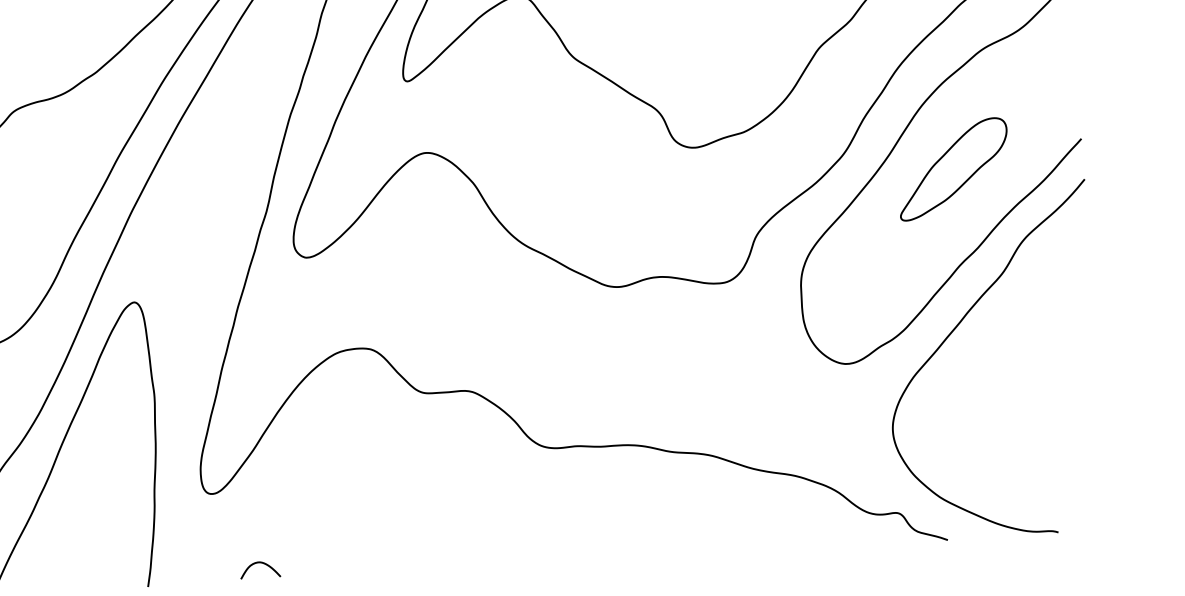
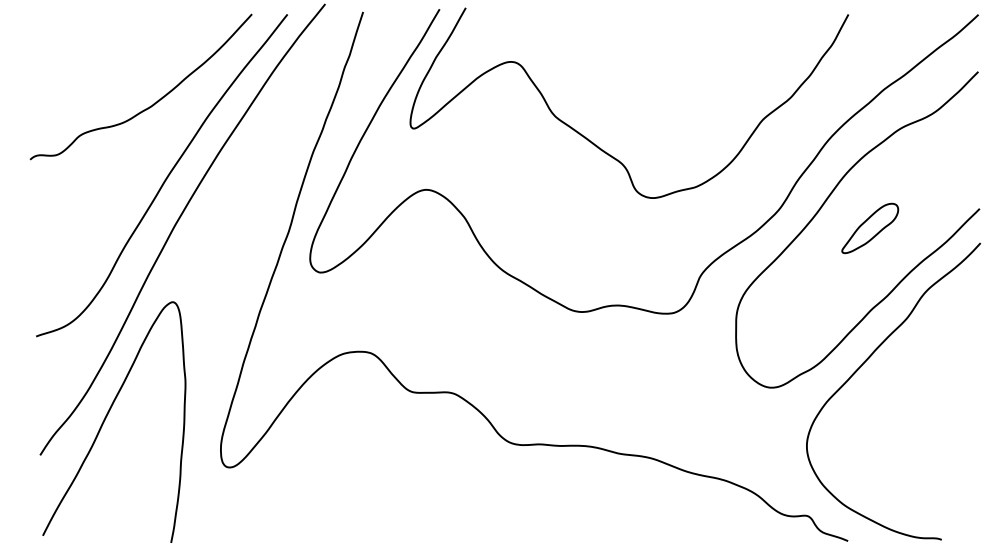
part: (952, 169) -> (869, 228), size x0.6
curve: (259, 563) -> (266, 528), removed

